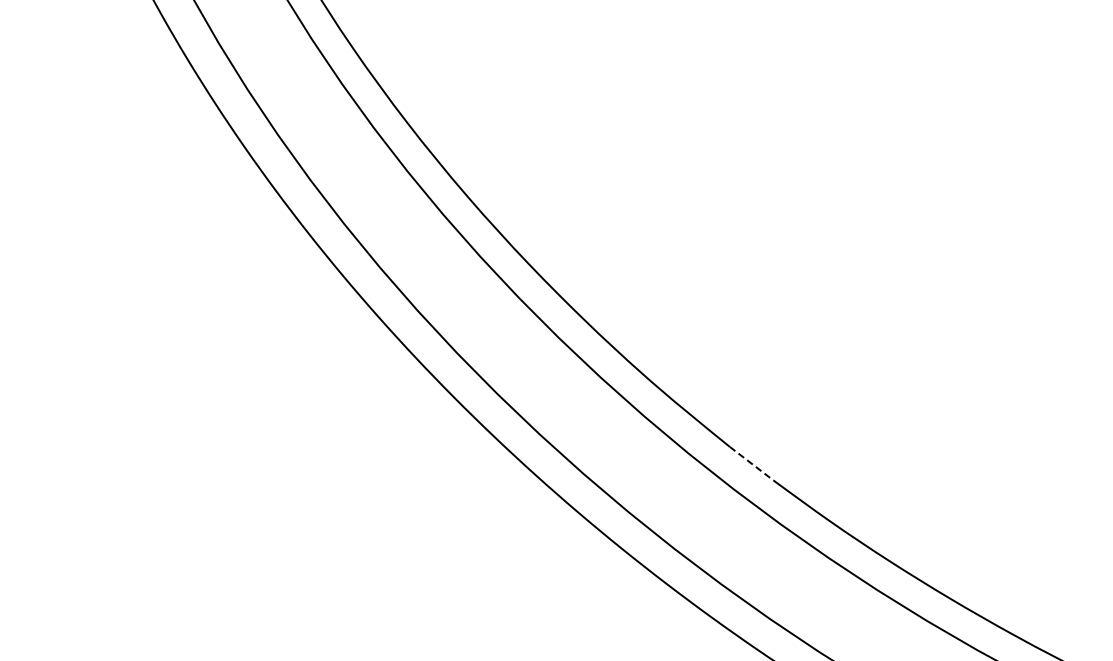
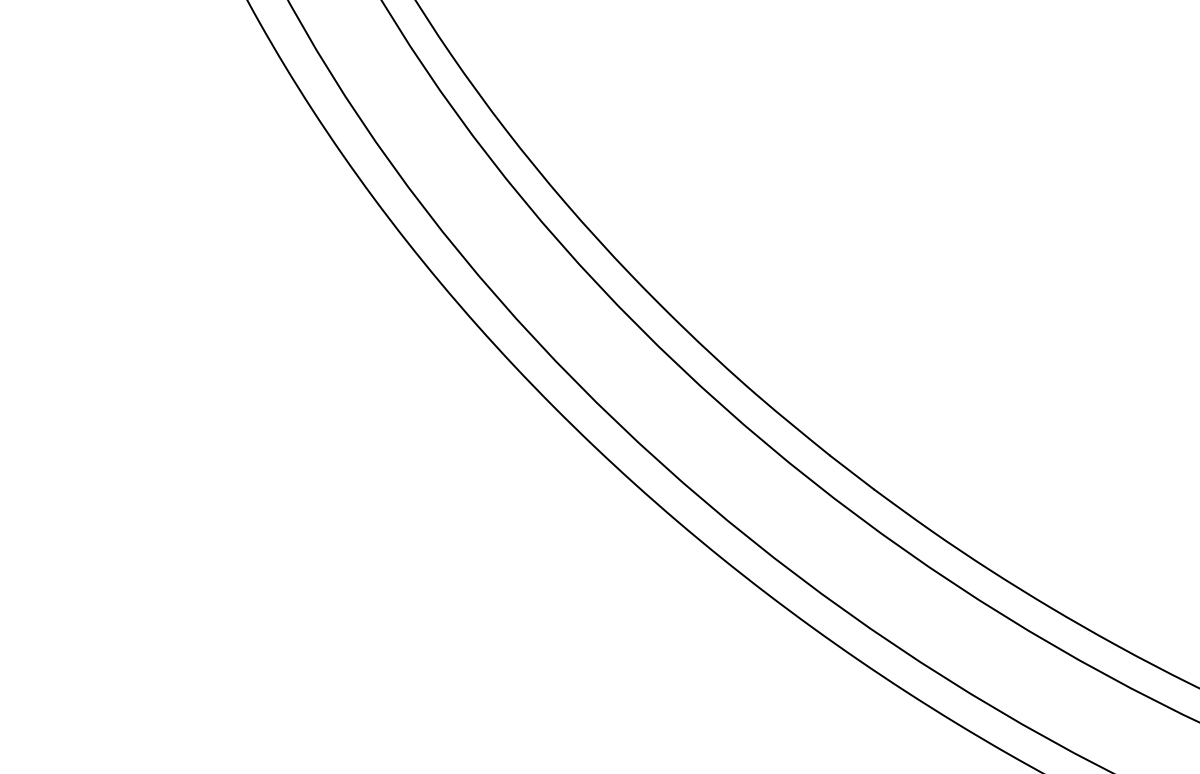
line: (752, 463) -> (852, 472), dashed -> solid

